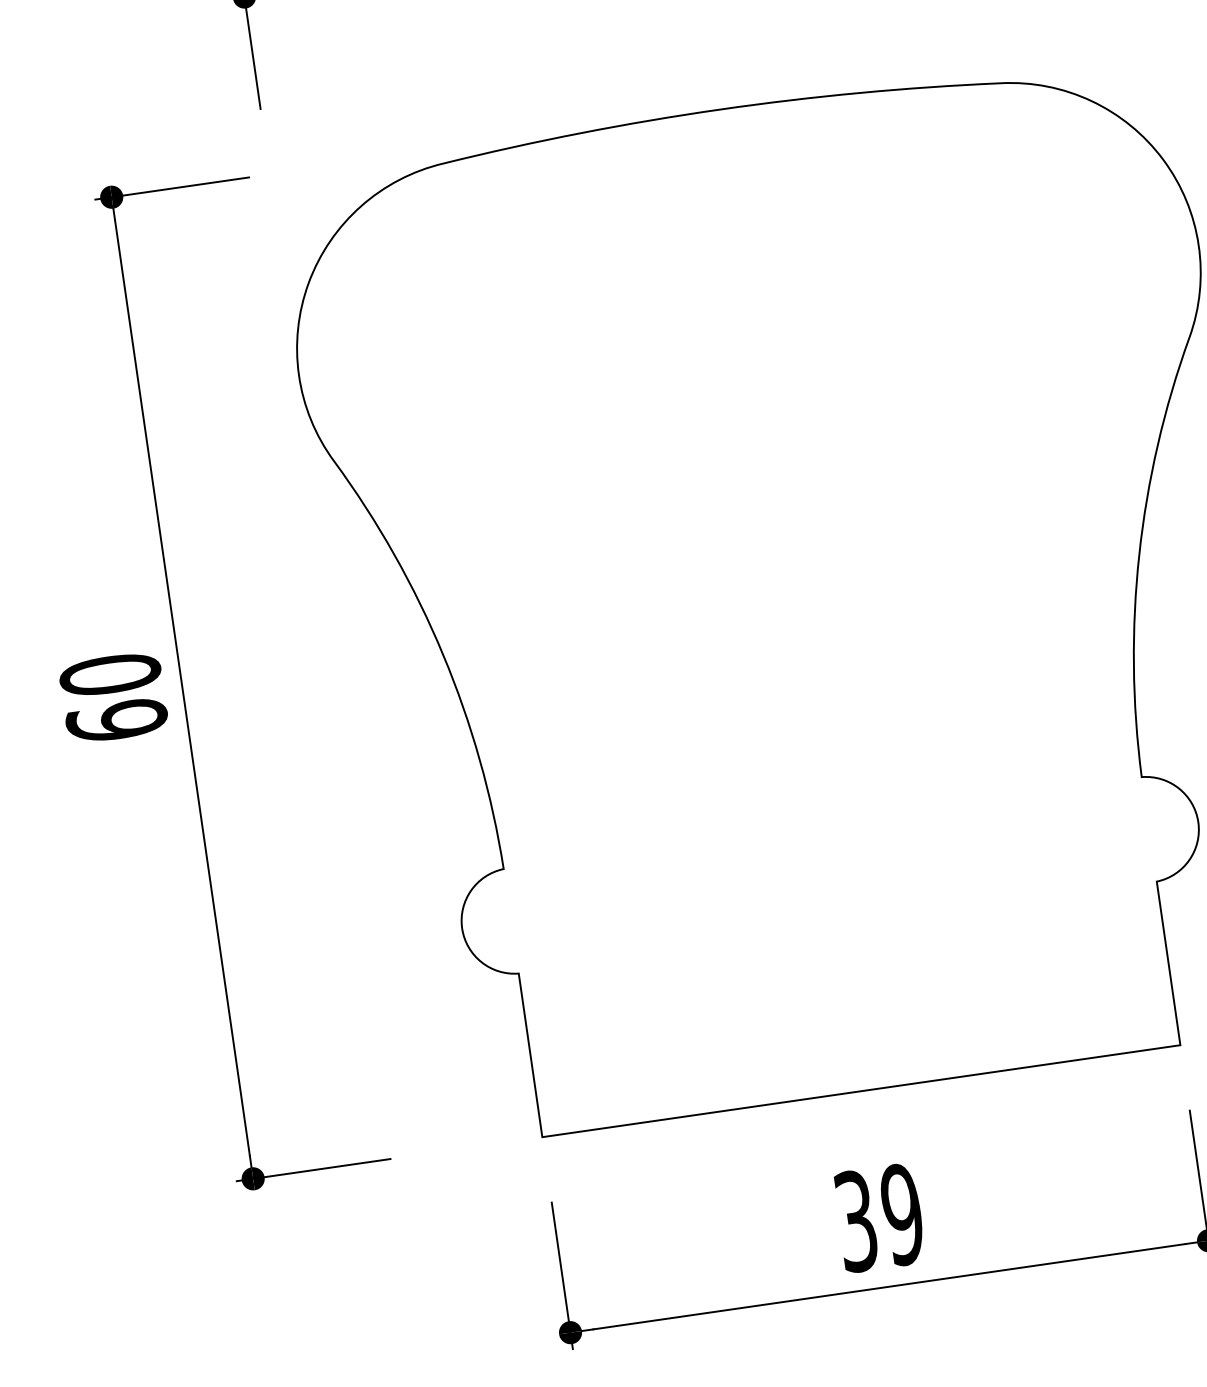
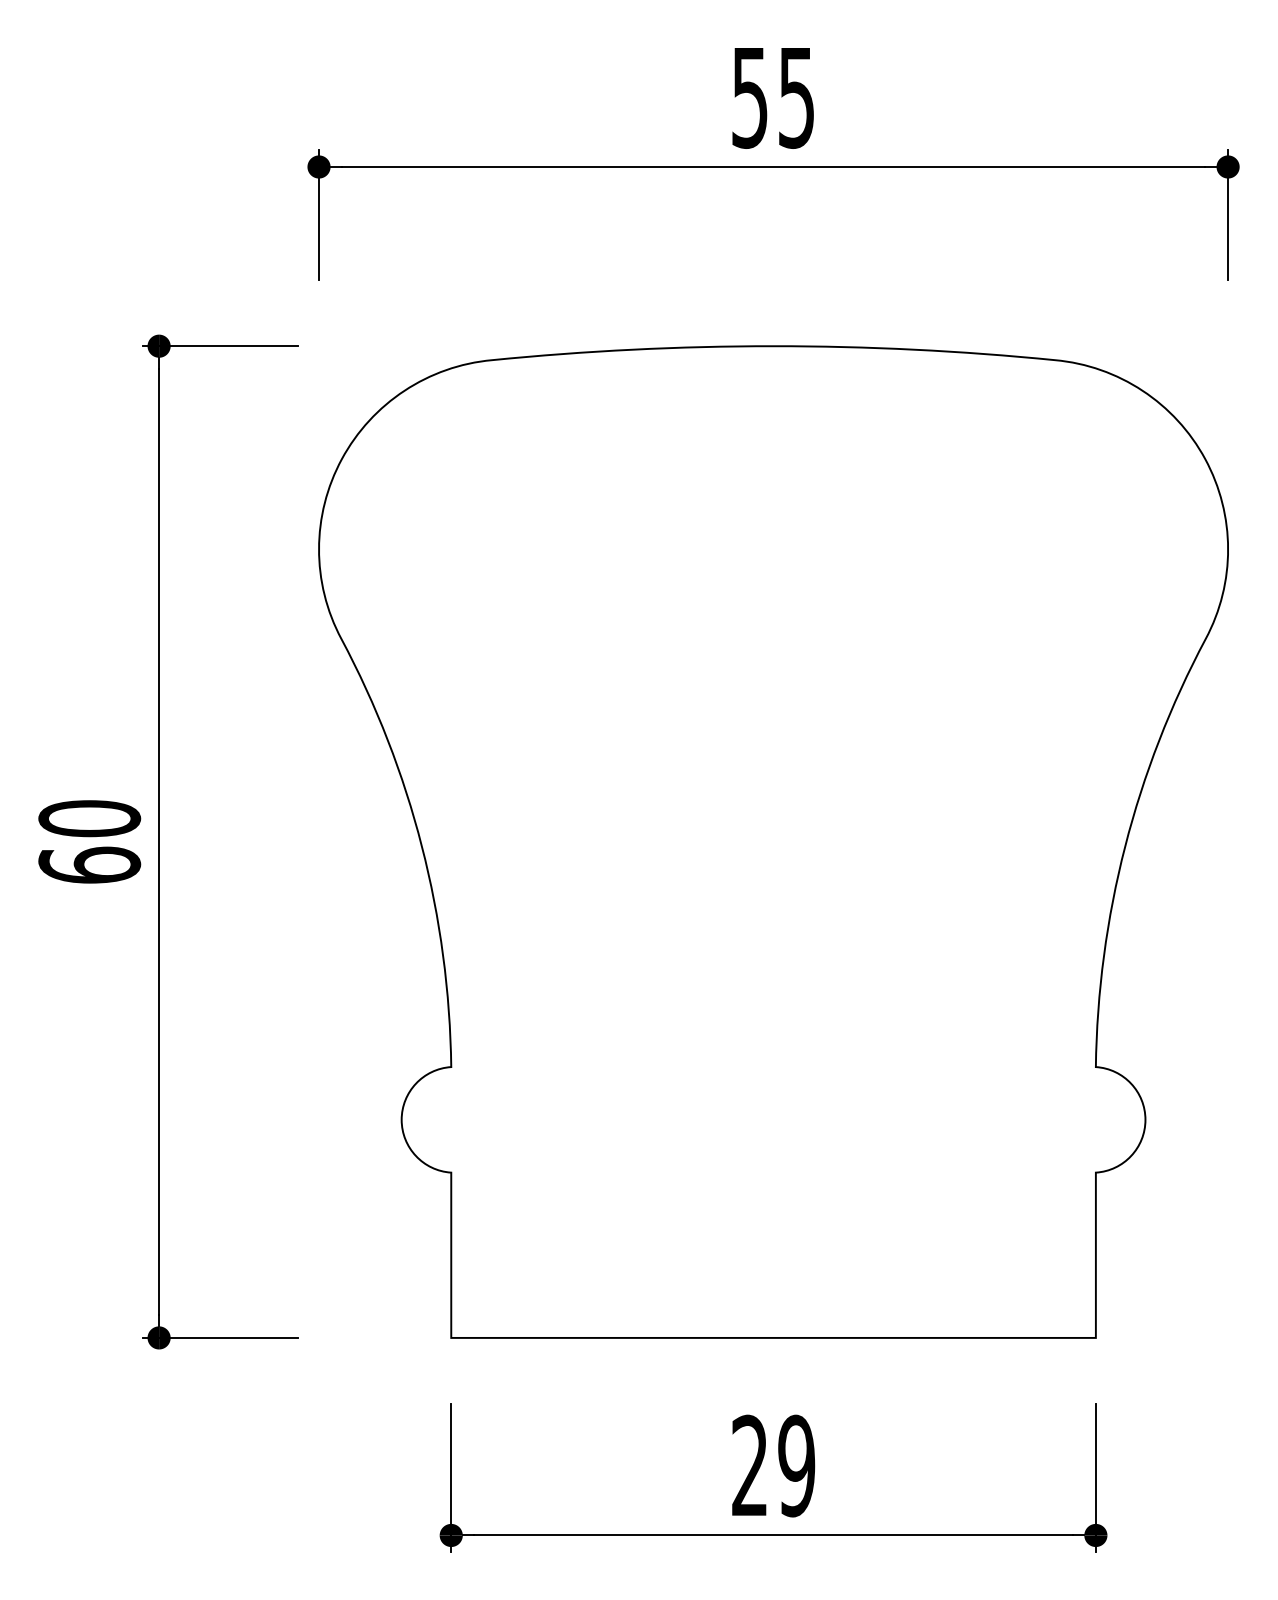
text: (855, 1220) -> (749, 1465), 39 -> 29

